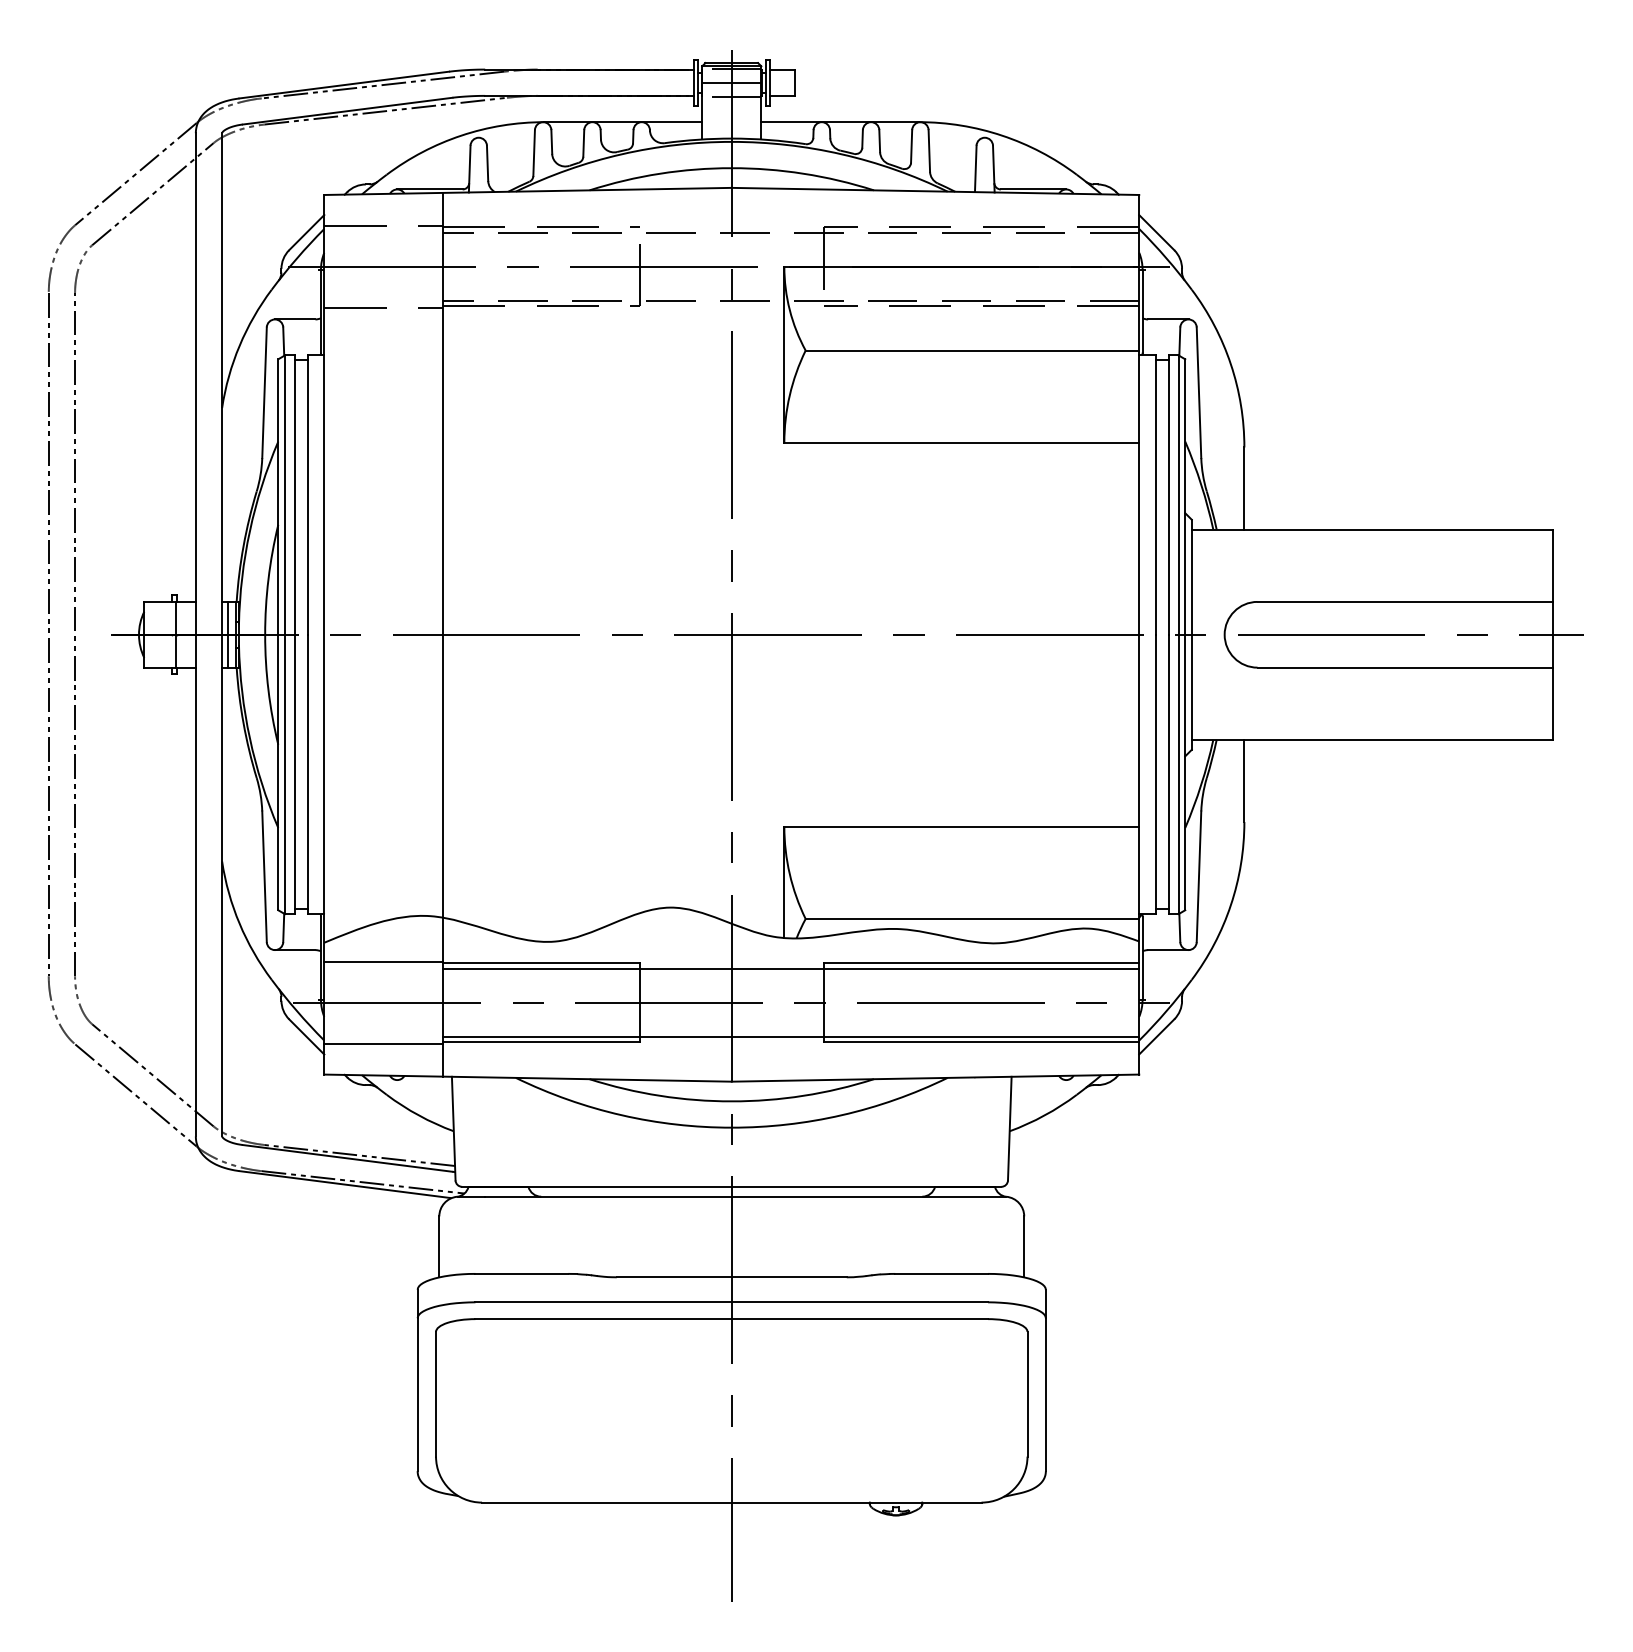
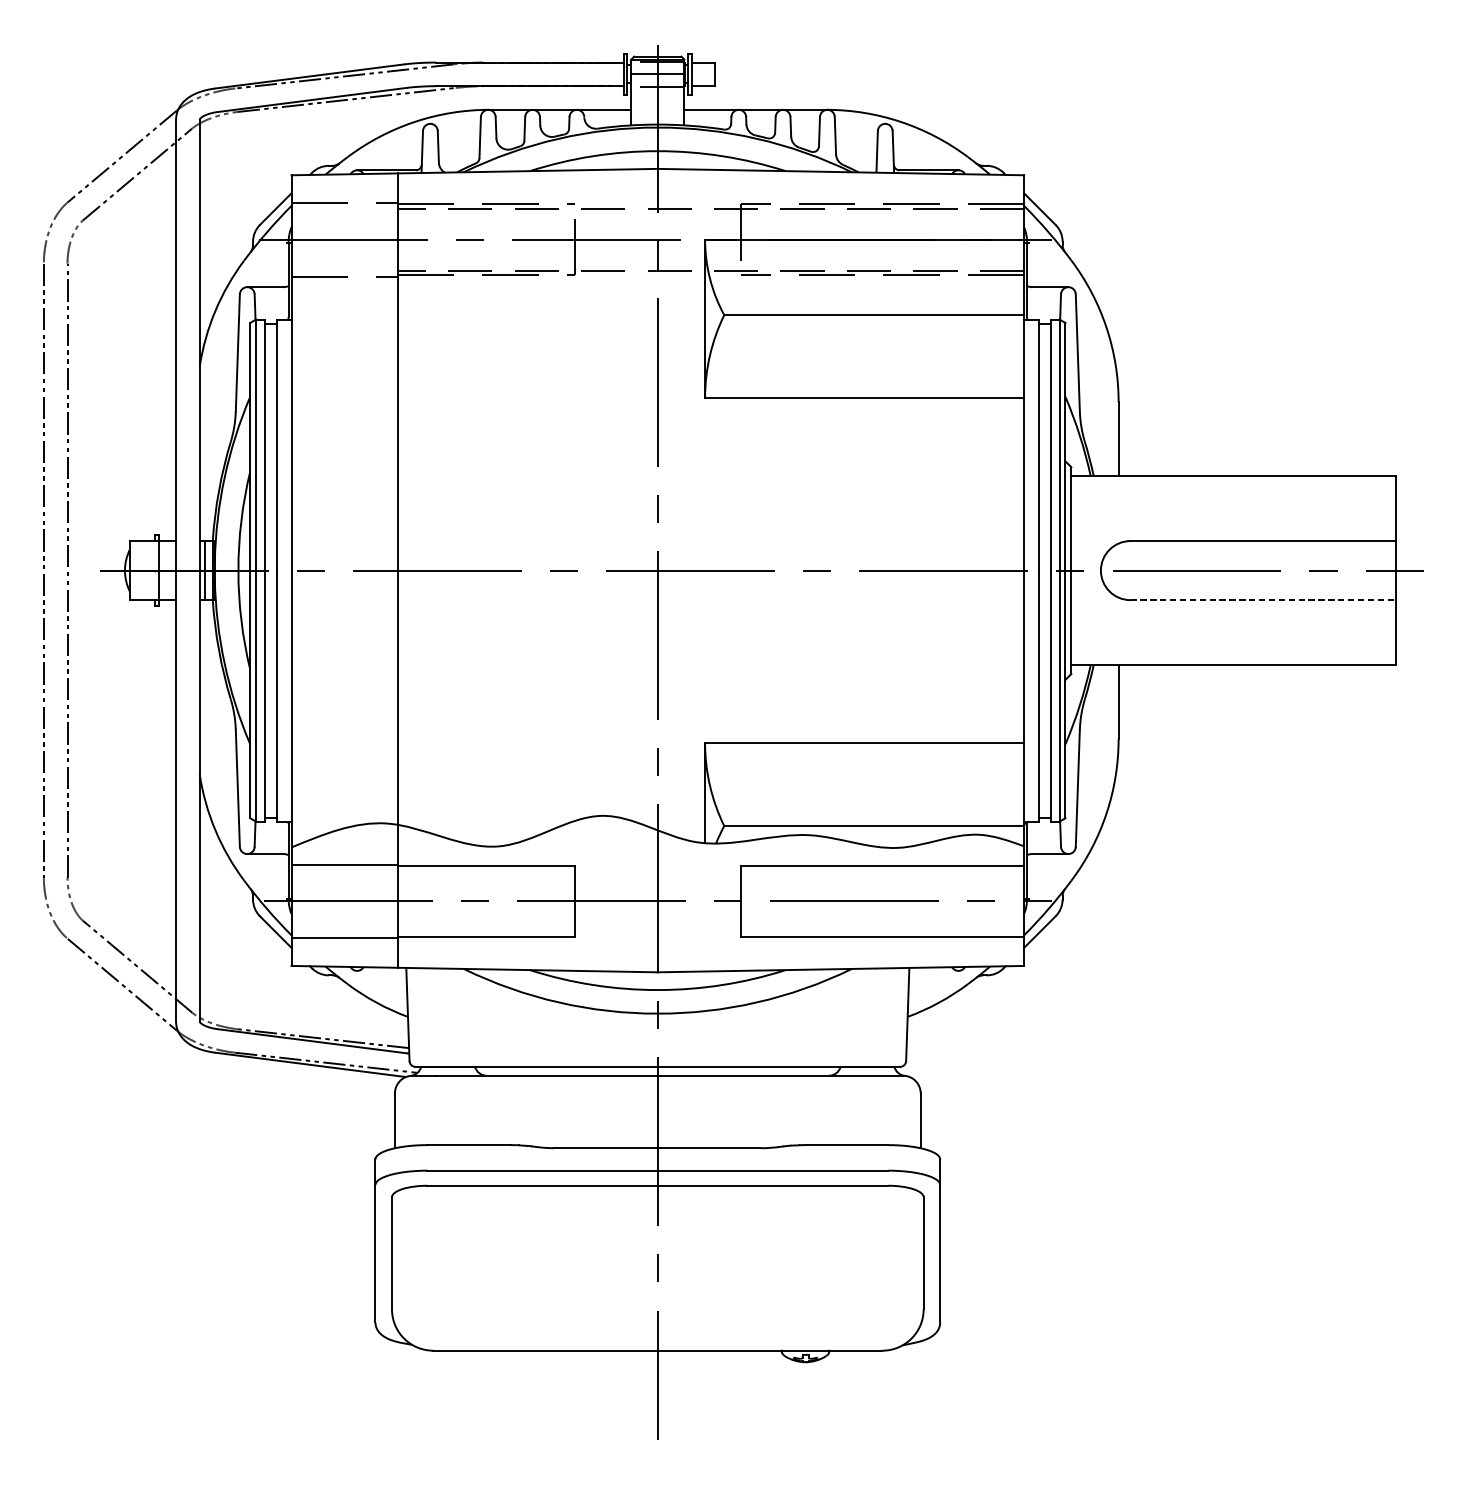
line: (1405, 667) -> (1263, 600), solid -> dashed
line: (790, 968) -> (710, 870), removed
line: (790, 1036) -> (710, 931), removed

